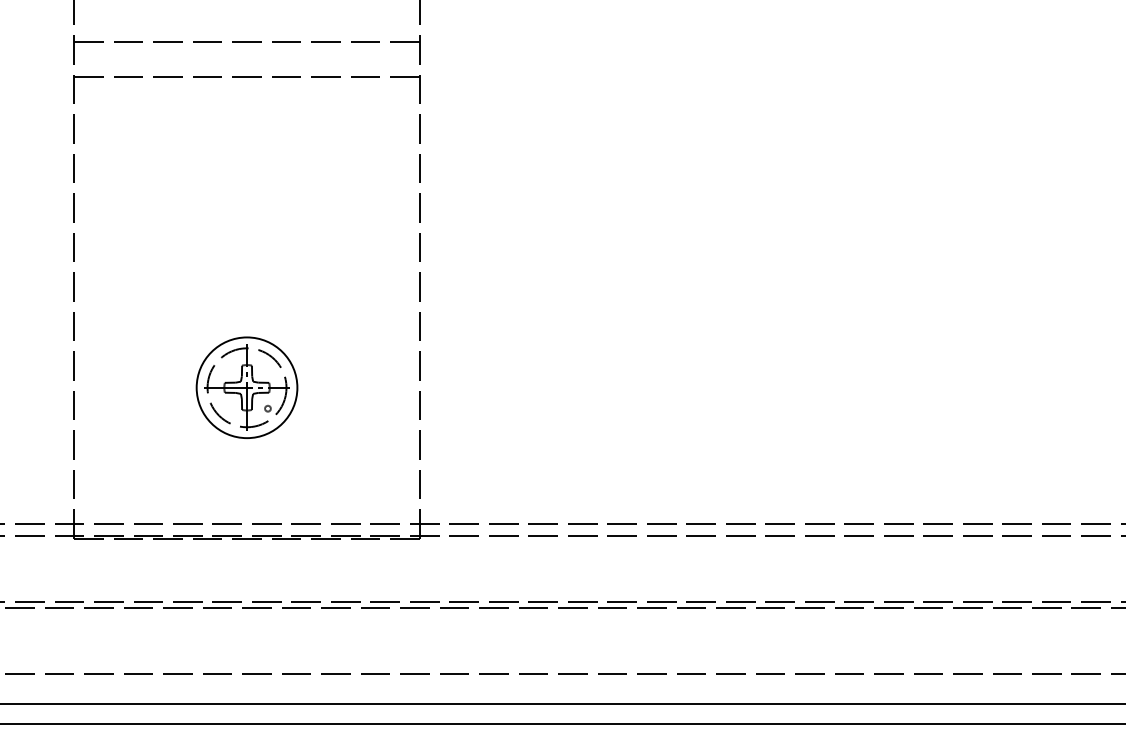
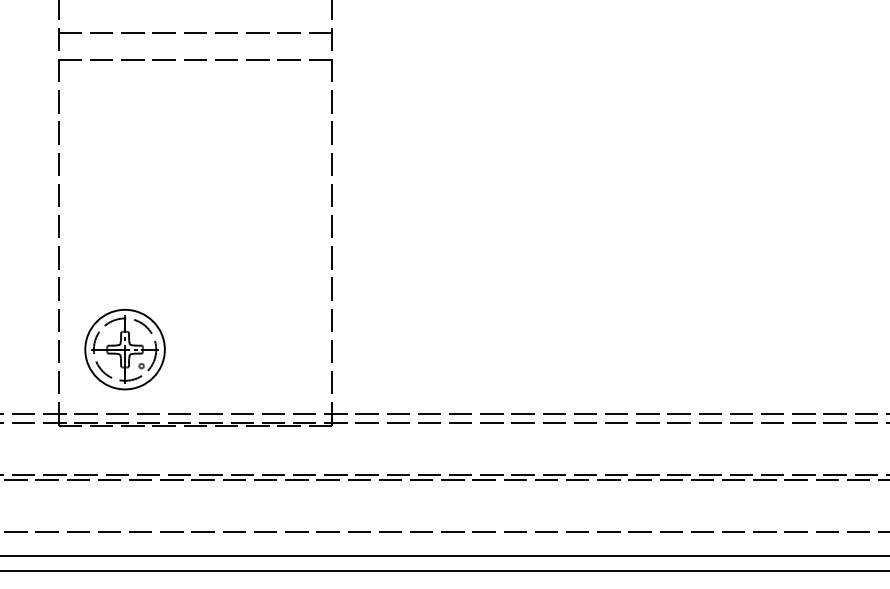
part: (246, 387) -> (124, 349), moved

